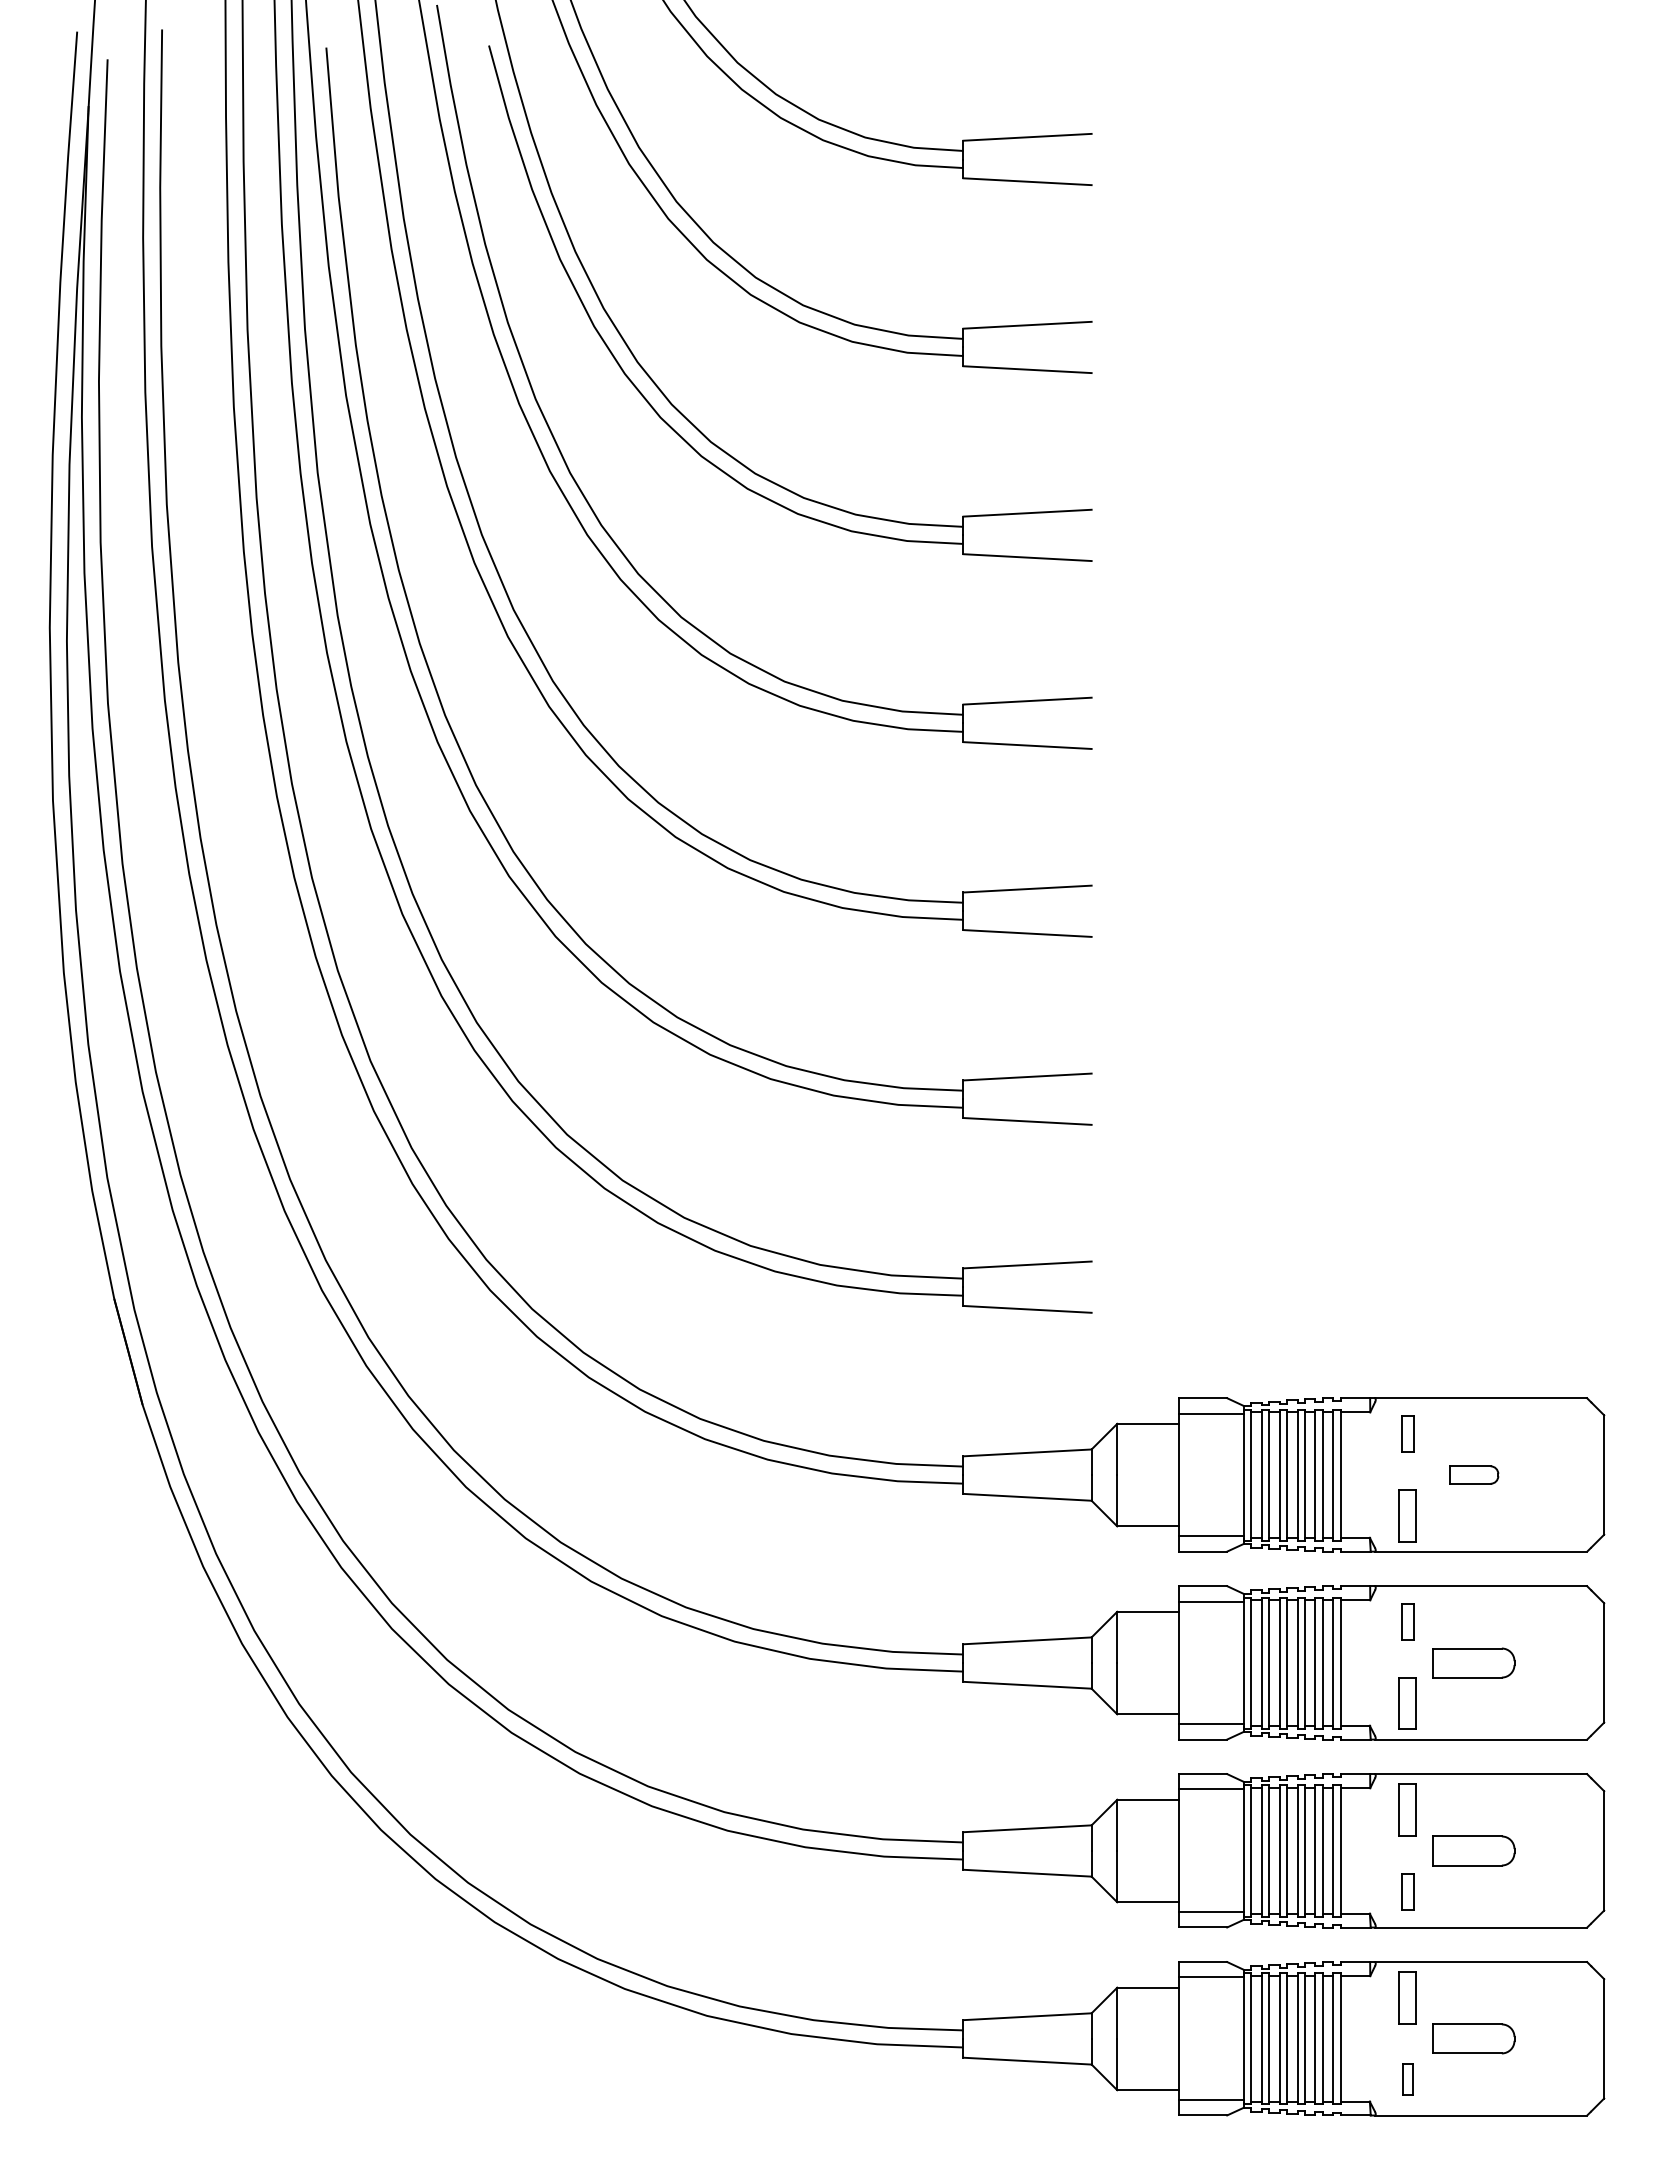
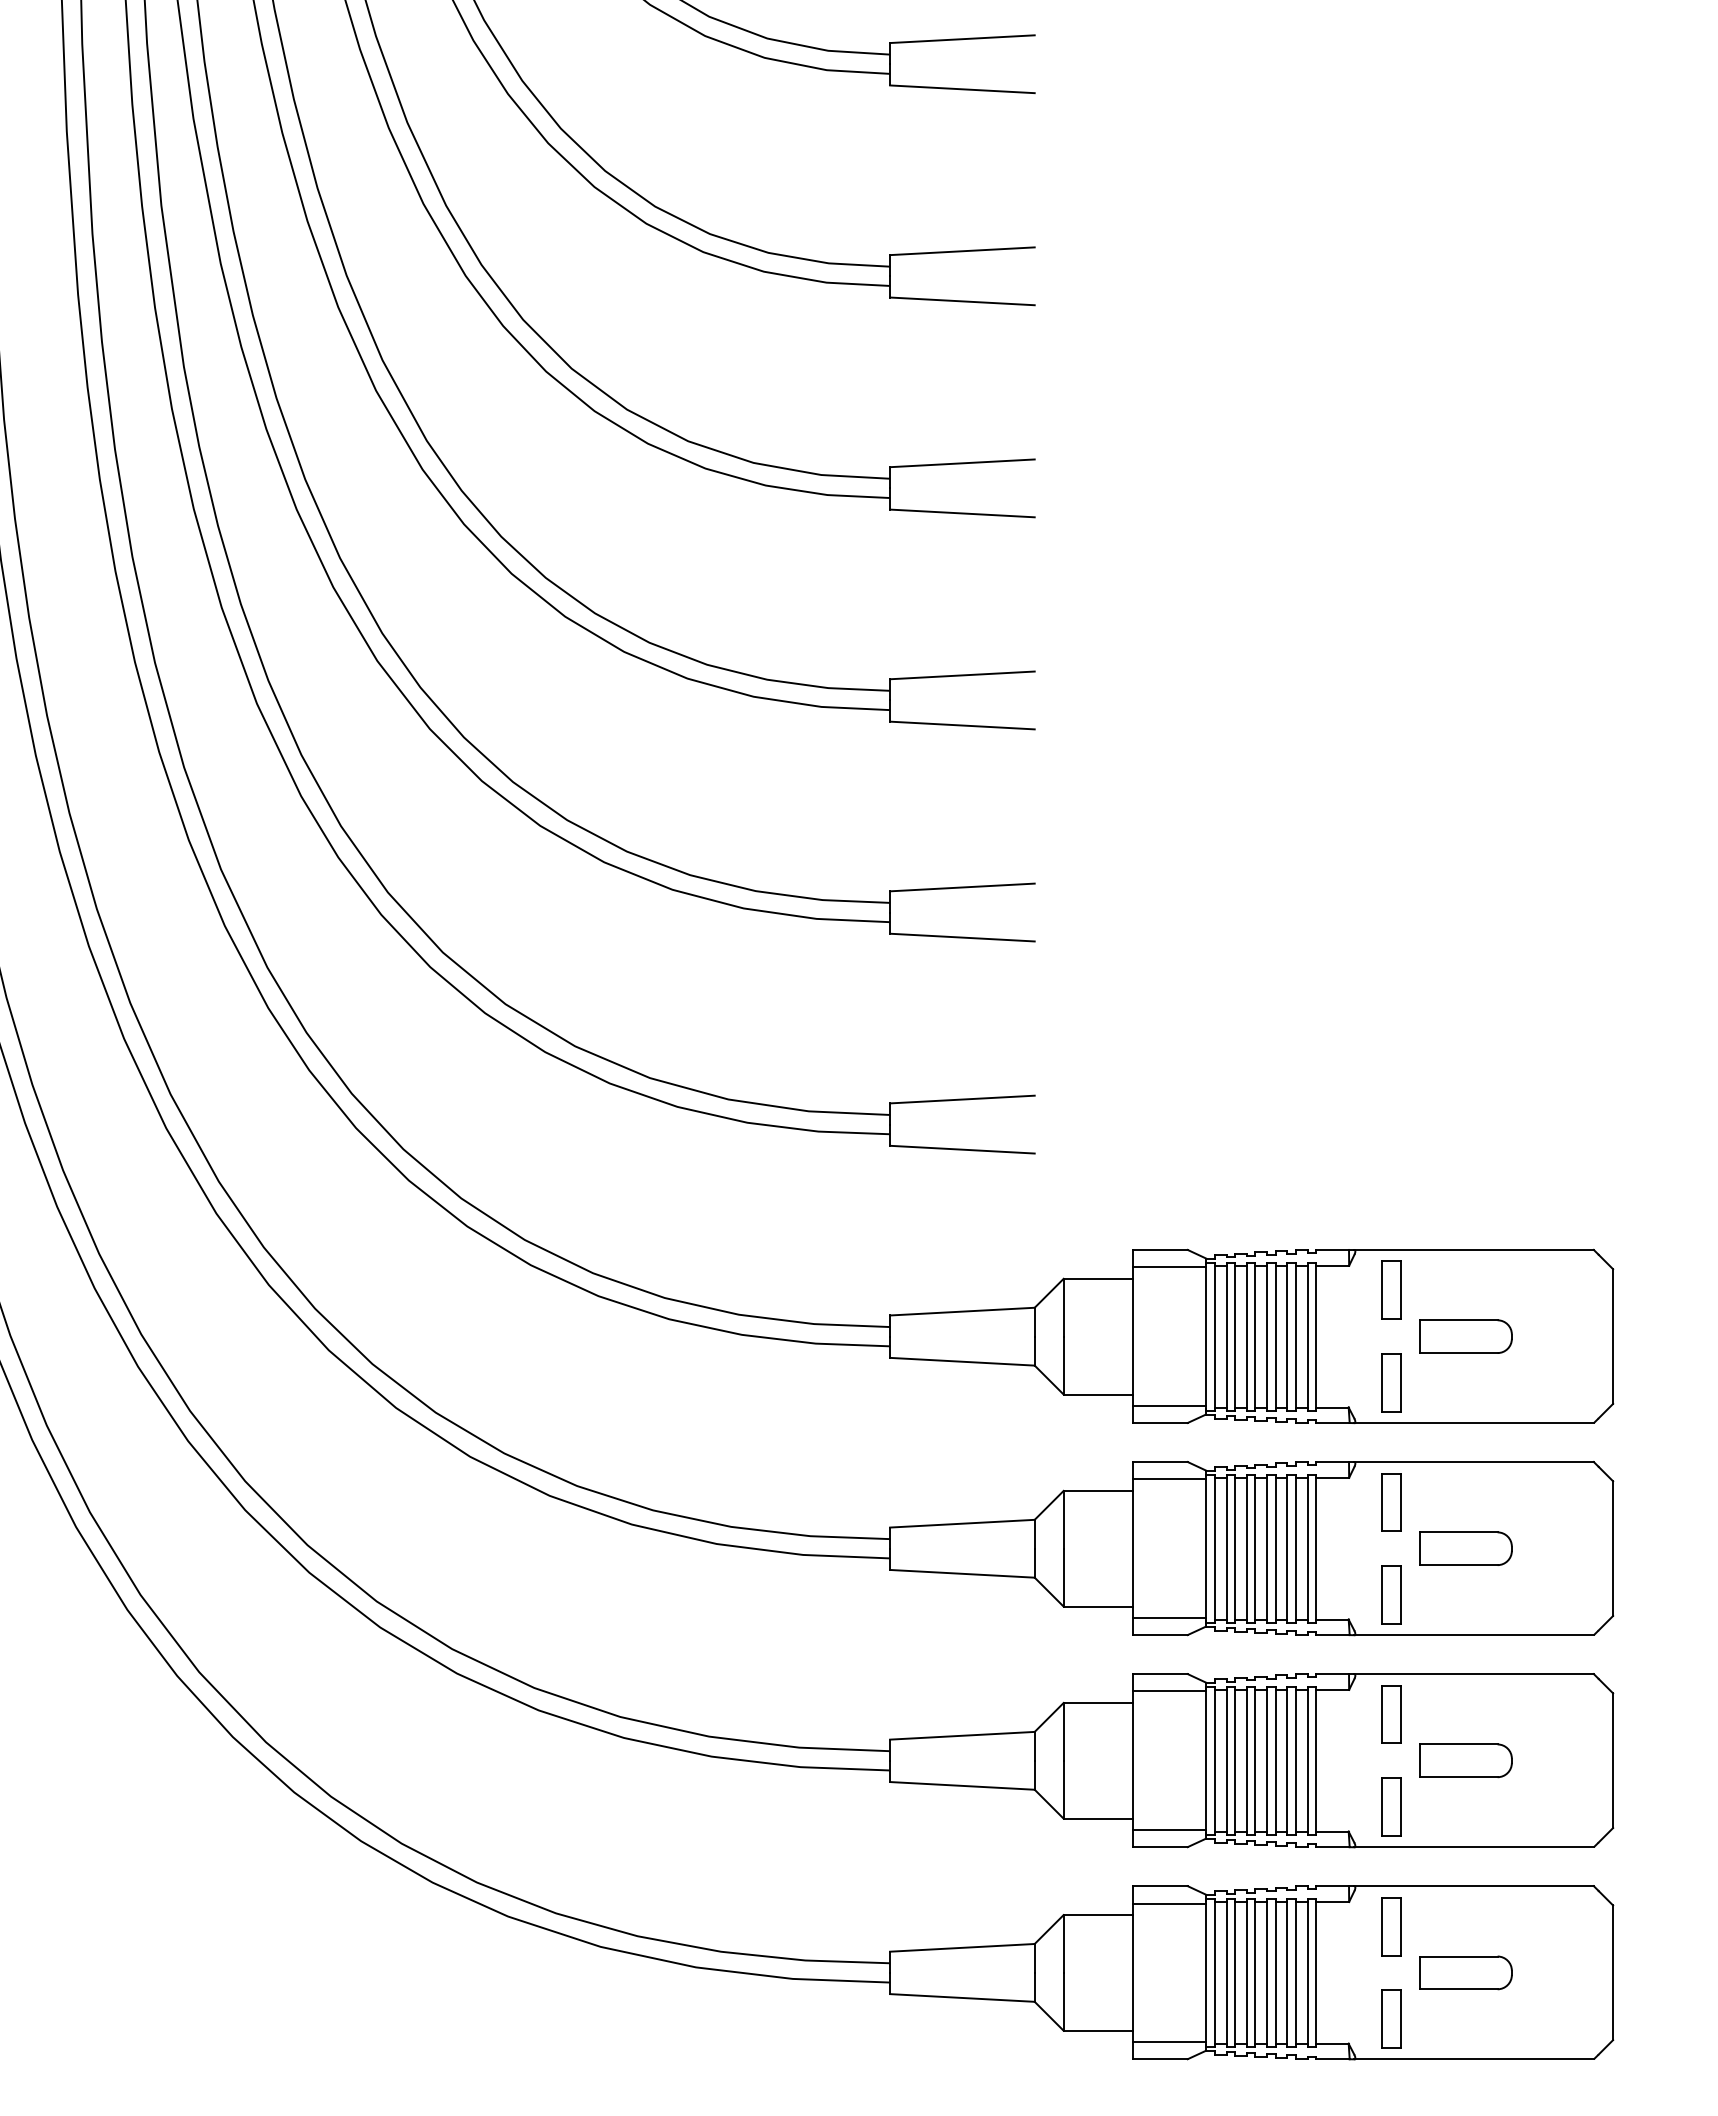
part: (1407, 1433) -> (1391, 1289), size x1.43
part: (1473, 1474) -> (1465, 1335), size x1.67
part: (1407, 1621) -> (1391, 1501), size x1.43
part: (1407, 1891) -> (1391, 1806), size x1.43
part: (1407, 2079) -> (1391, 2018), size x1.67

